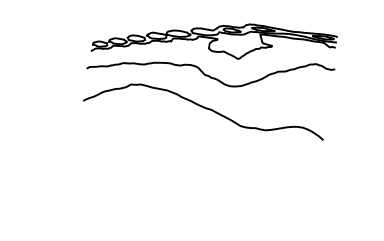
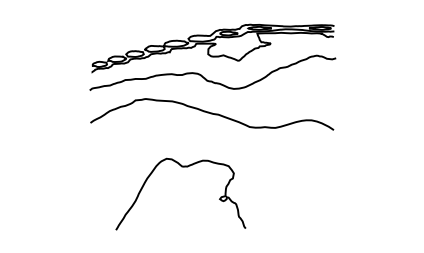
curve: (167, 157) -> (181, 167), added

